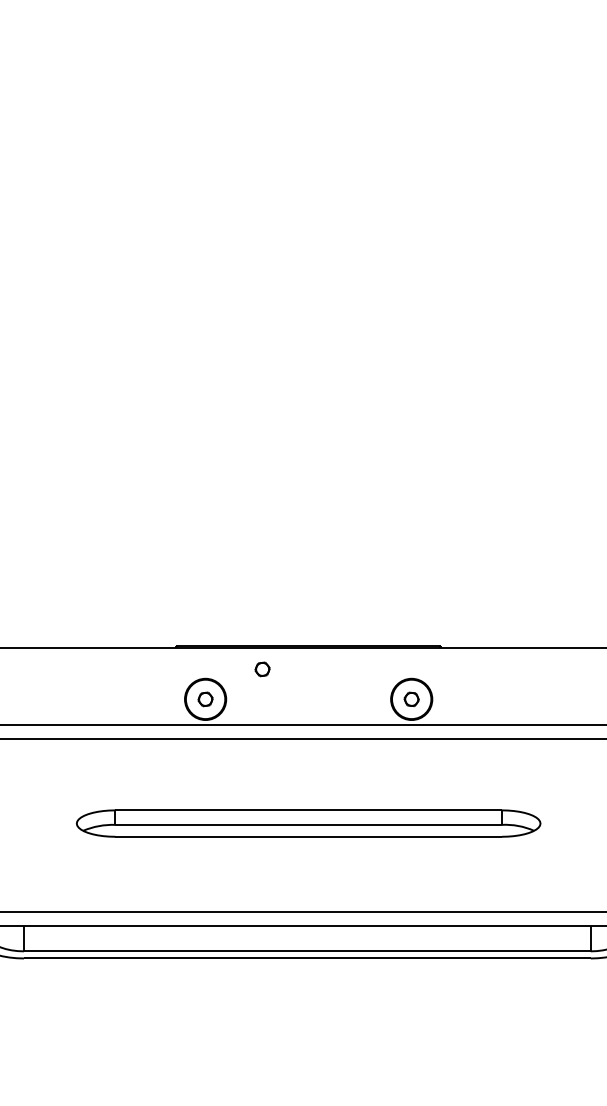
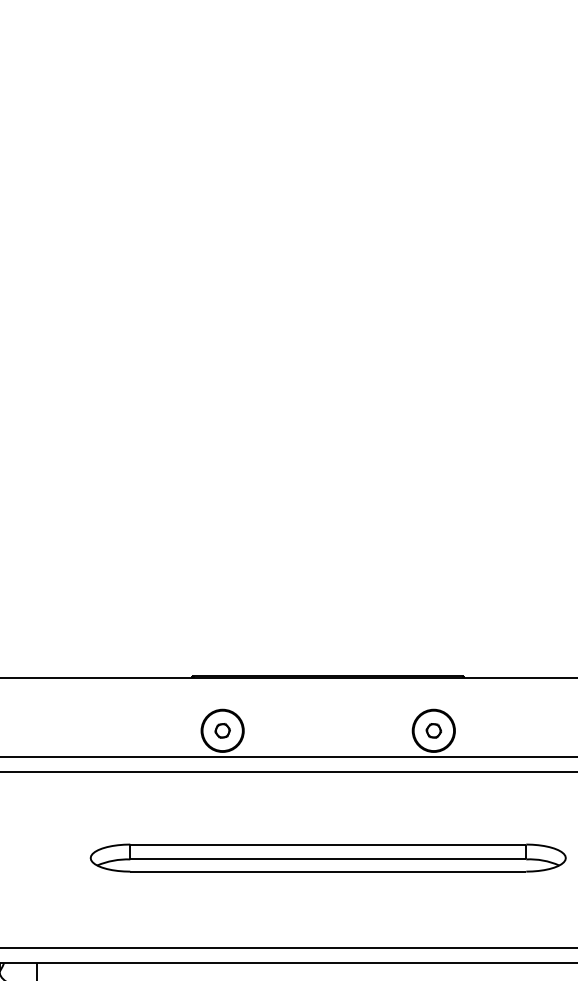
part: (262, 669) -> (280, 700), removed

